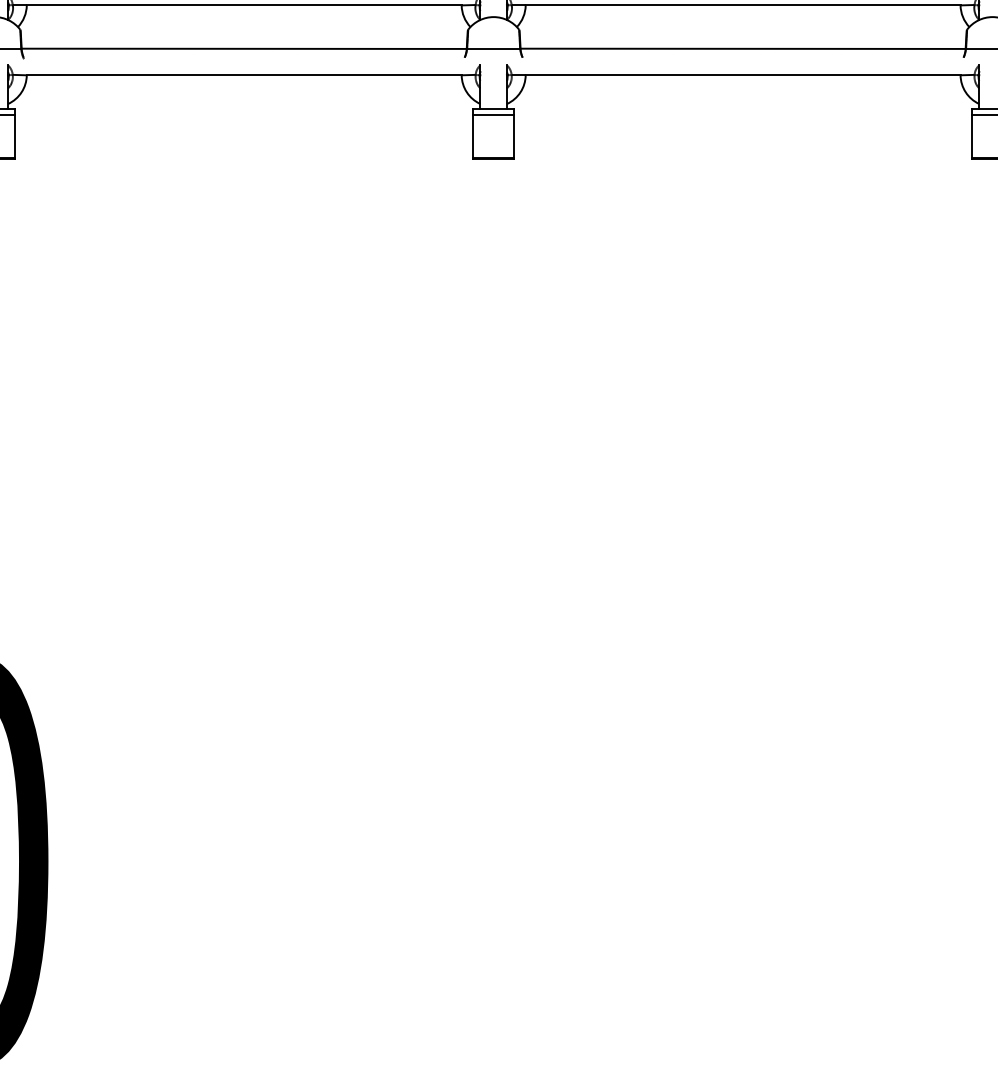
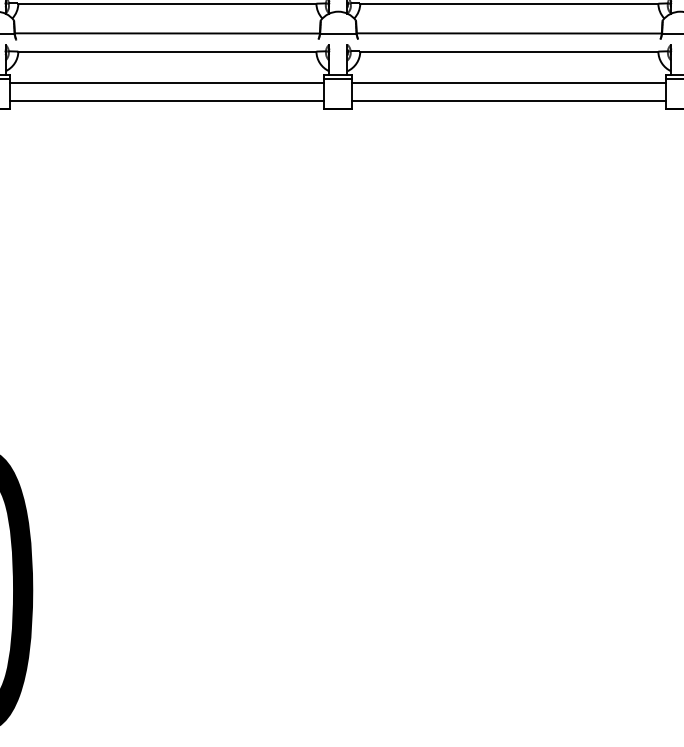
line: (244, 120) -> (167, 82), added
line: (743, 120) -> (509, 82), added
line: (244, 148) -> (167, 101), added
line: (743, 148) -> (509, 101), added

